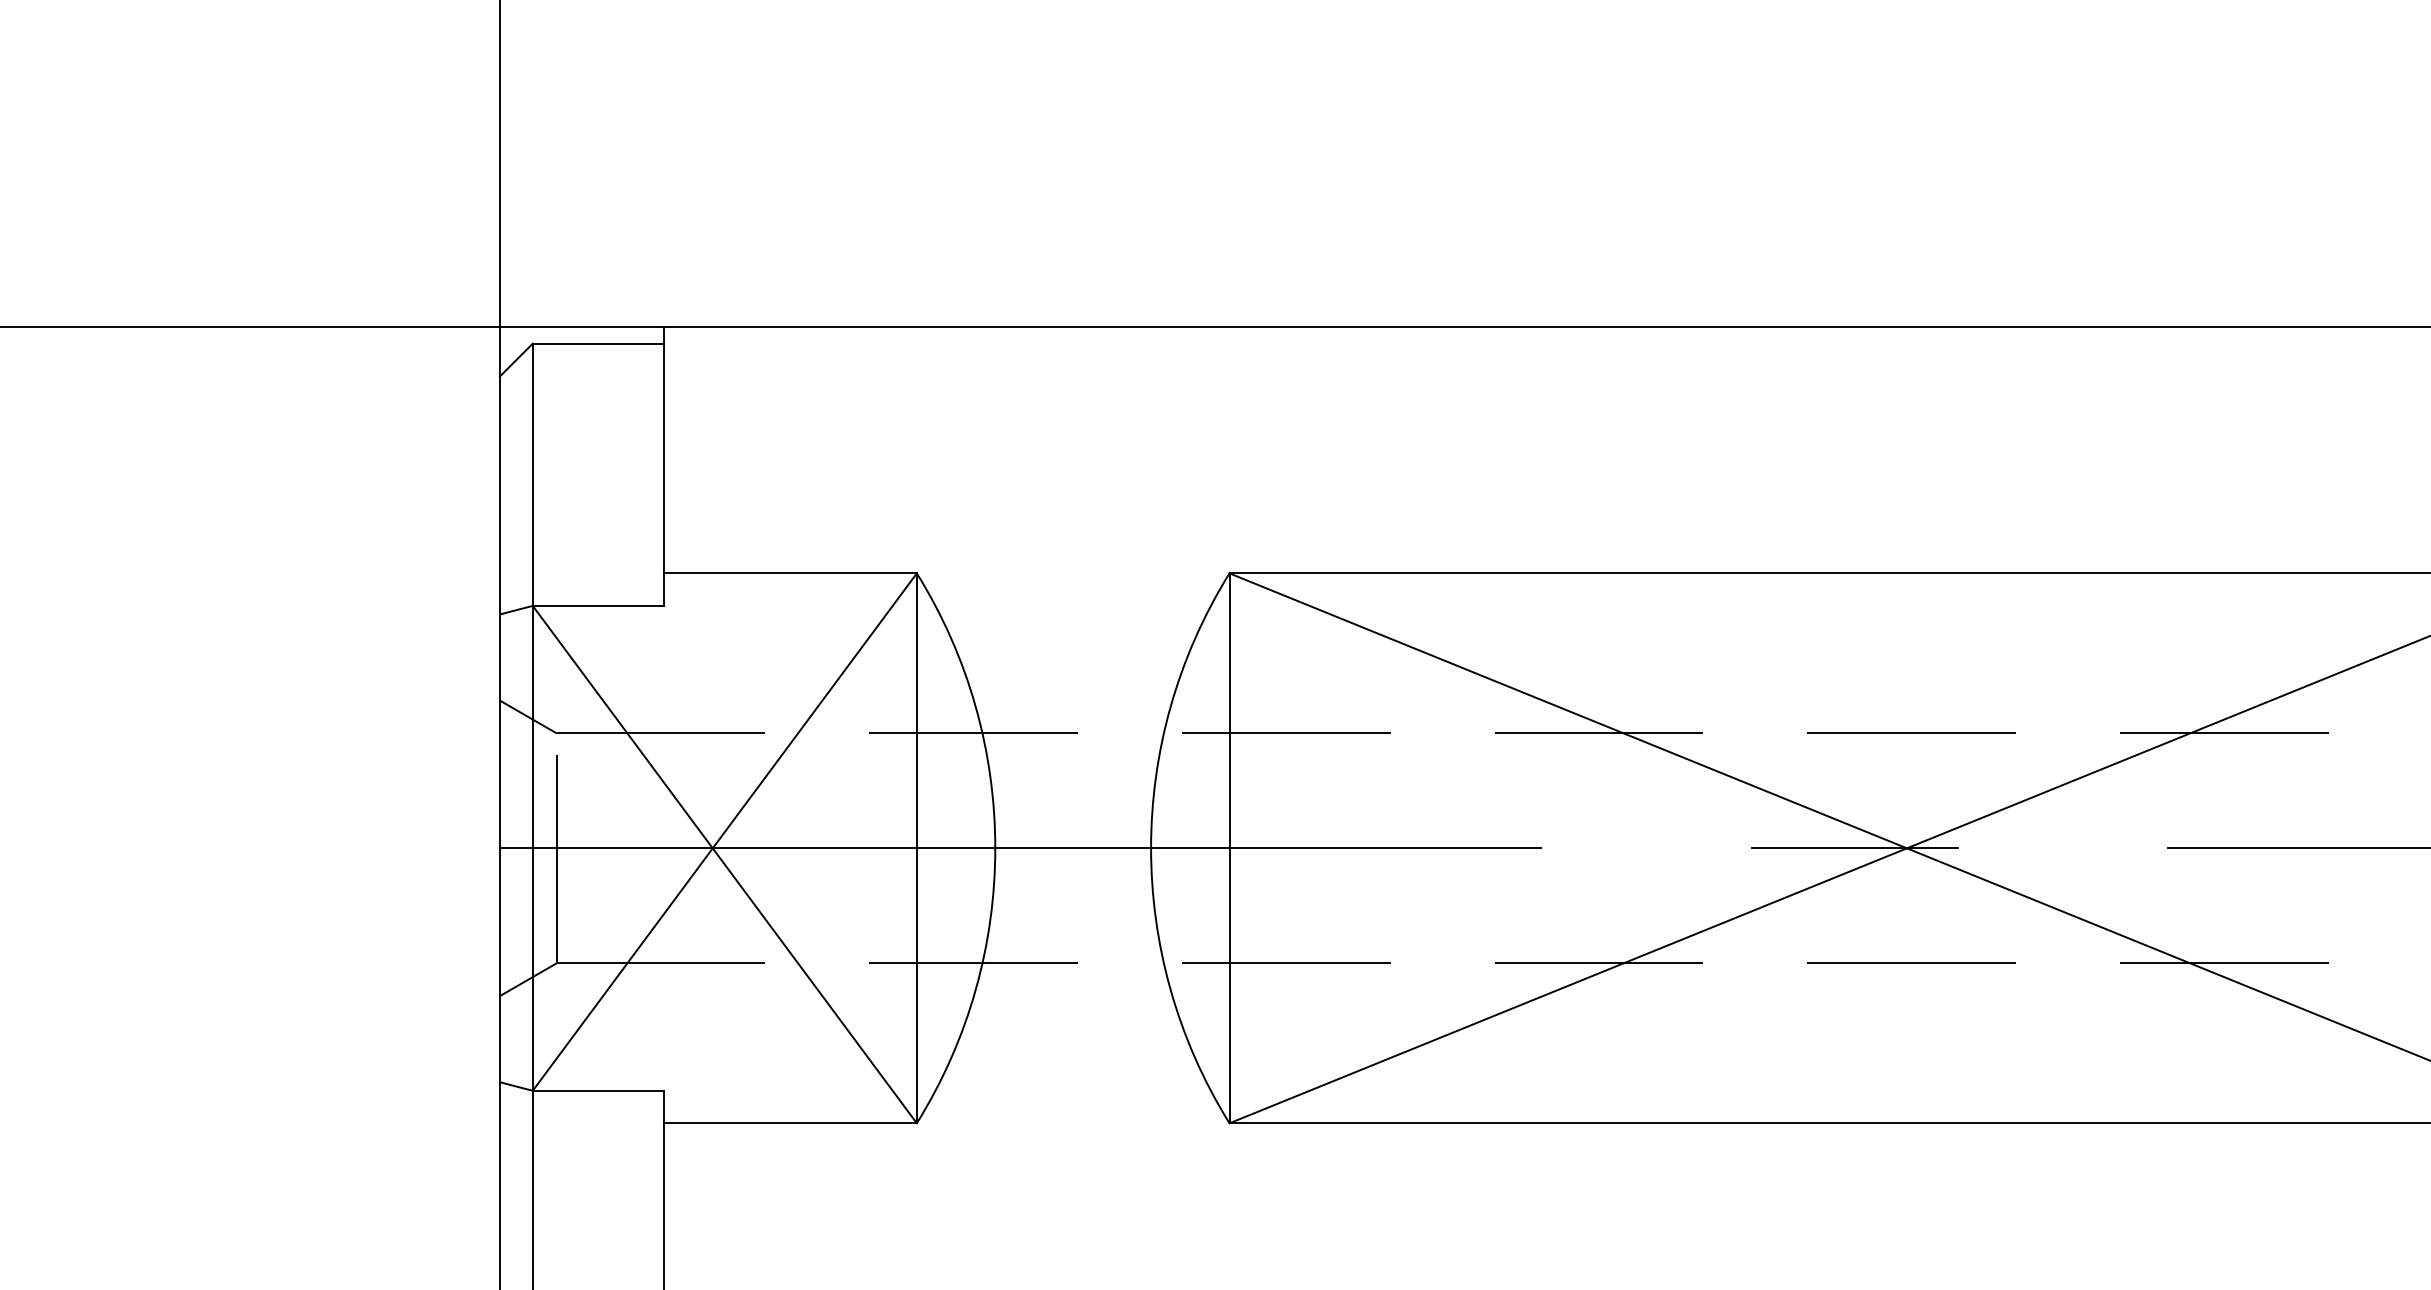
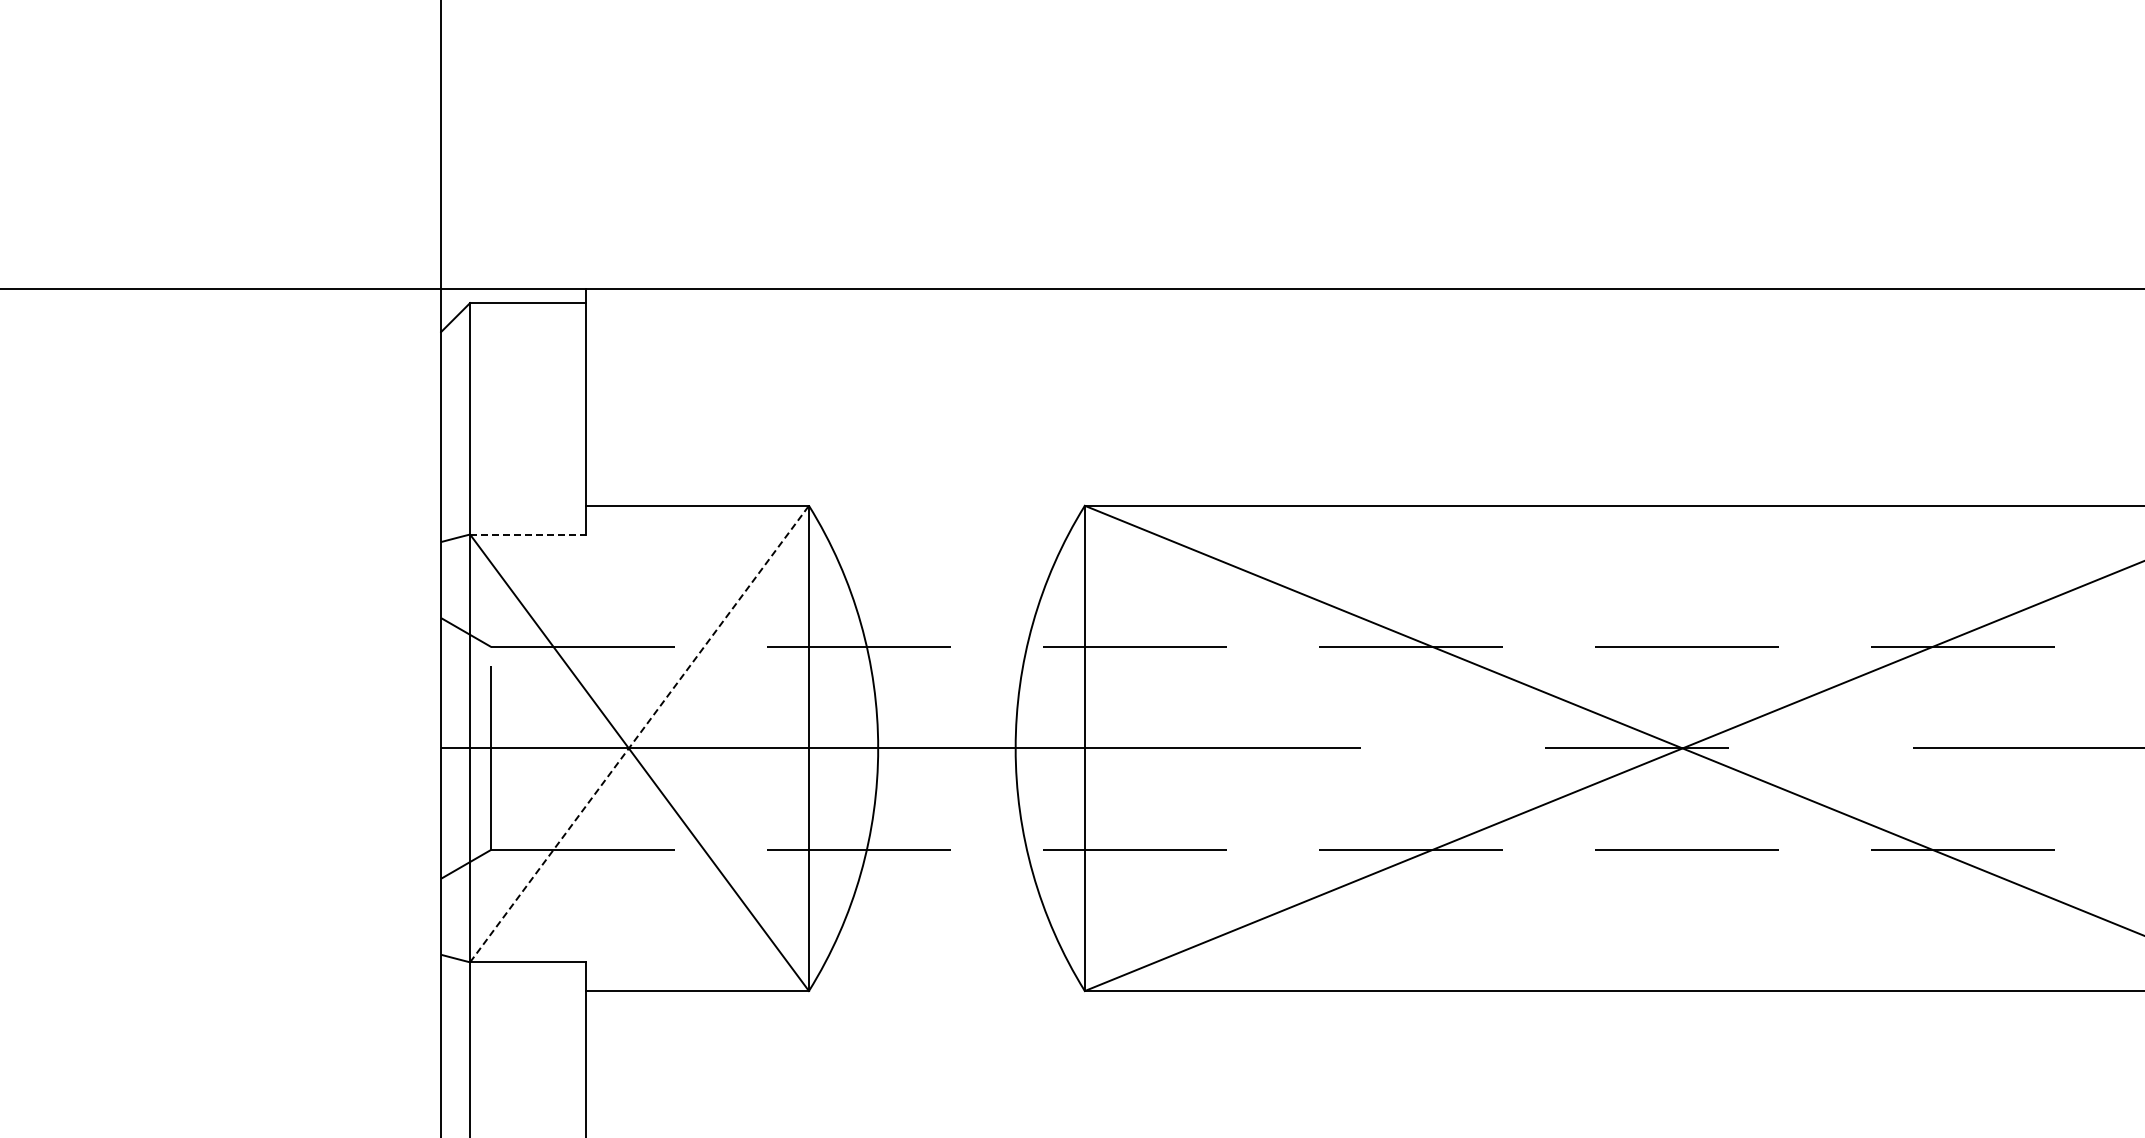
line: (598, 605) -> (528, 534), solid -> dashed
line: (724, 831) -> (639, 733), solid -> dashed

